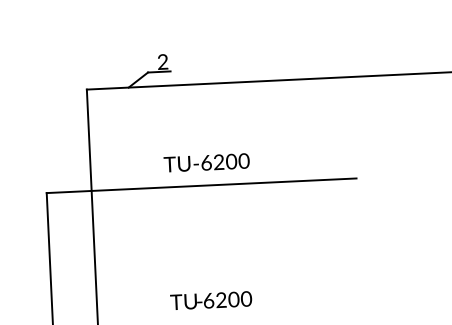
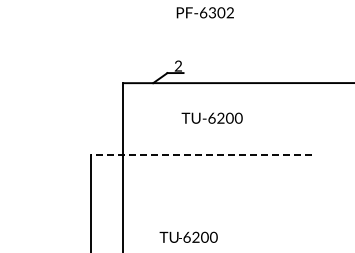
text: (205, 161) -> (211, 117), moved
line: (201, 185) -> (201, 155), solid -> dashed
text: (210, 299) -> (188, 236), moved

